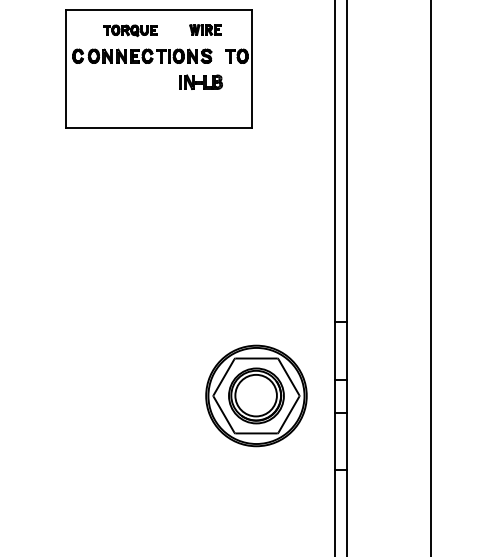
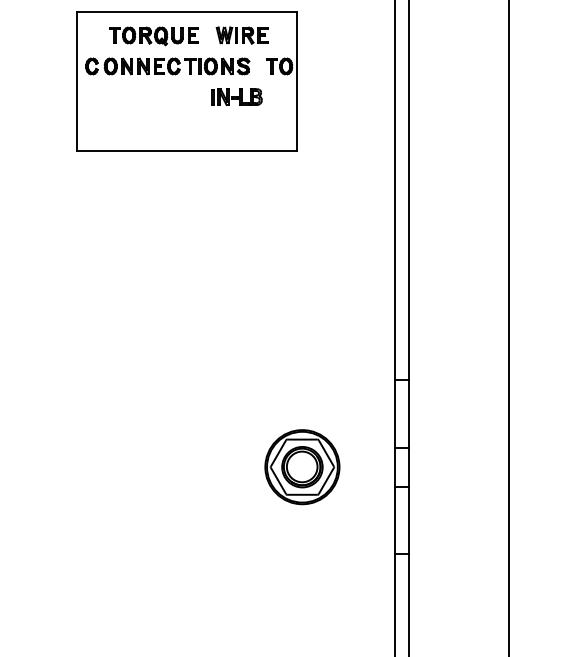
part: (130, 30) -> (153, 36), size x1.43
part: (204, 30) -> (241, 35), size x1.43
part: (256, 396) -> (302, 467), size x0.62

